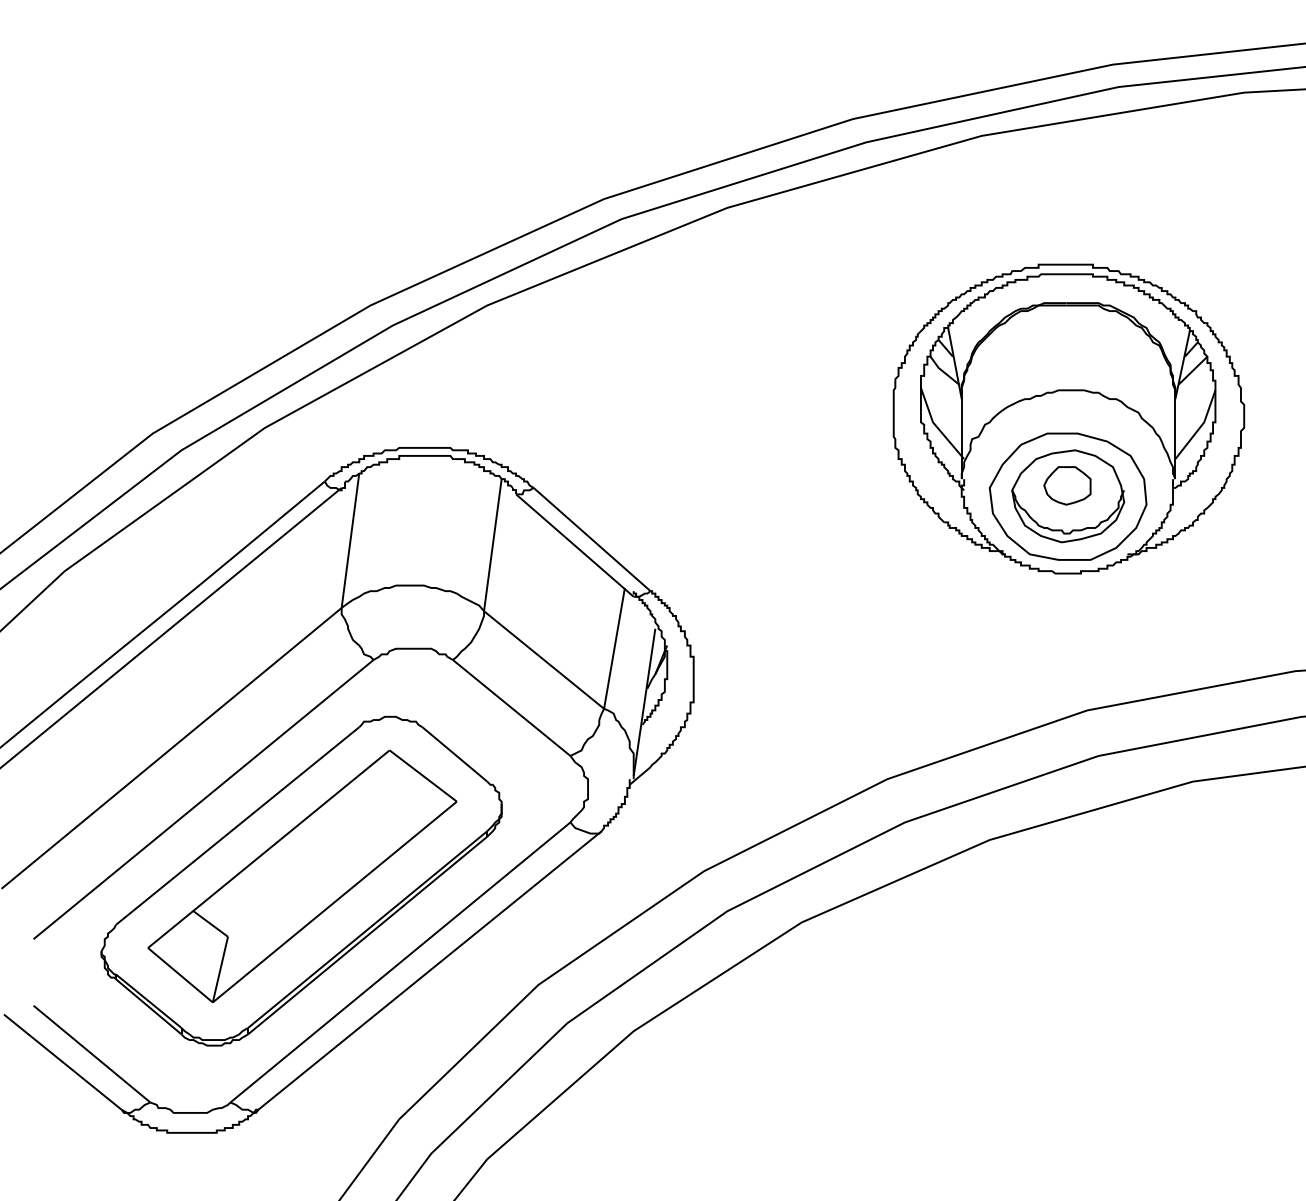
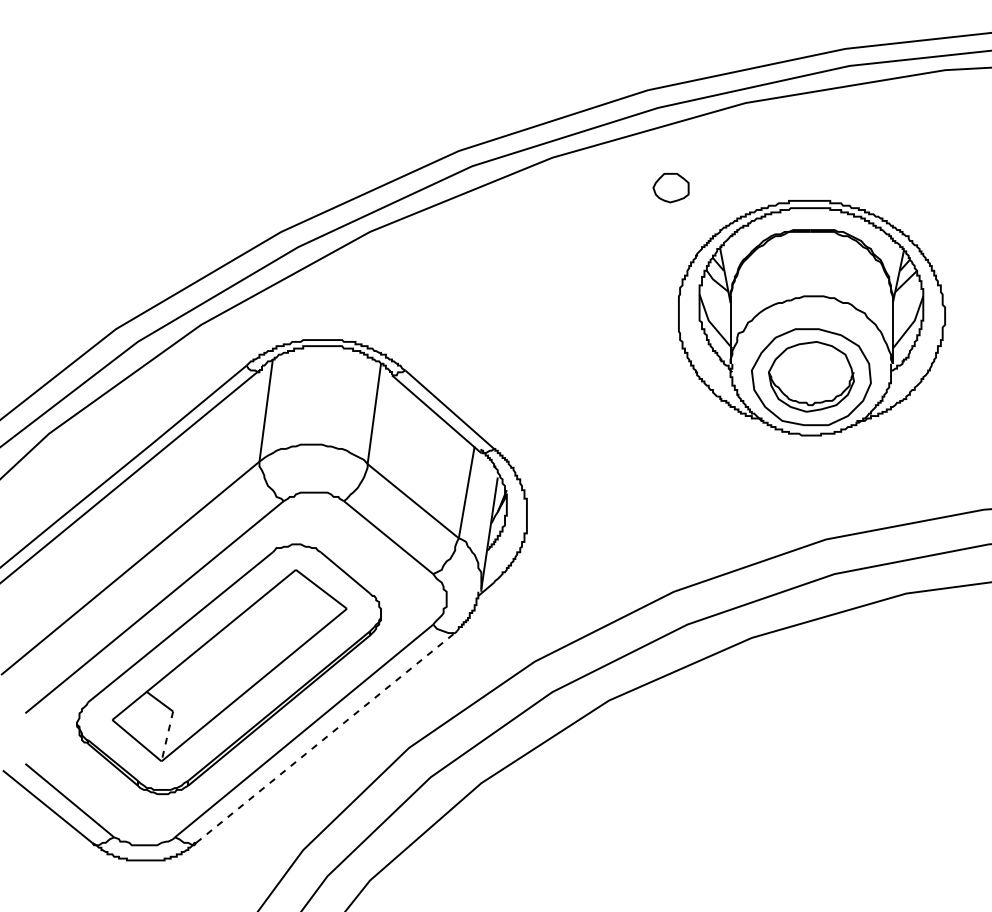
part: (1067, 485) -> (671, 187), moved
line: (220, 969) -> (167, 736), solid -> dashed
line: (430, 970) -> (326, 737), solid -> dashed

